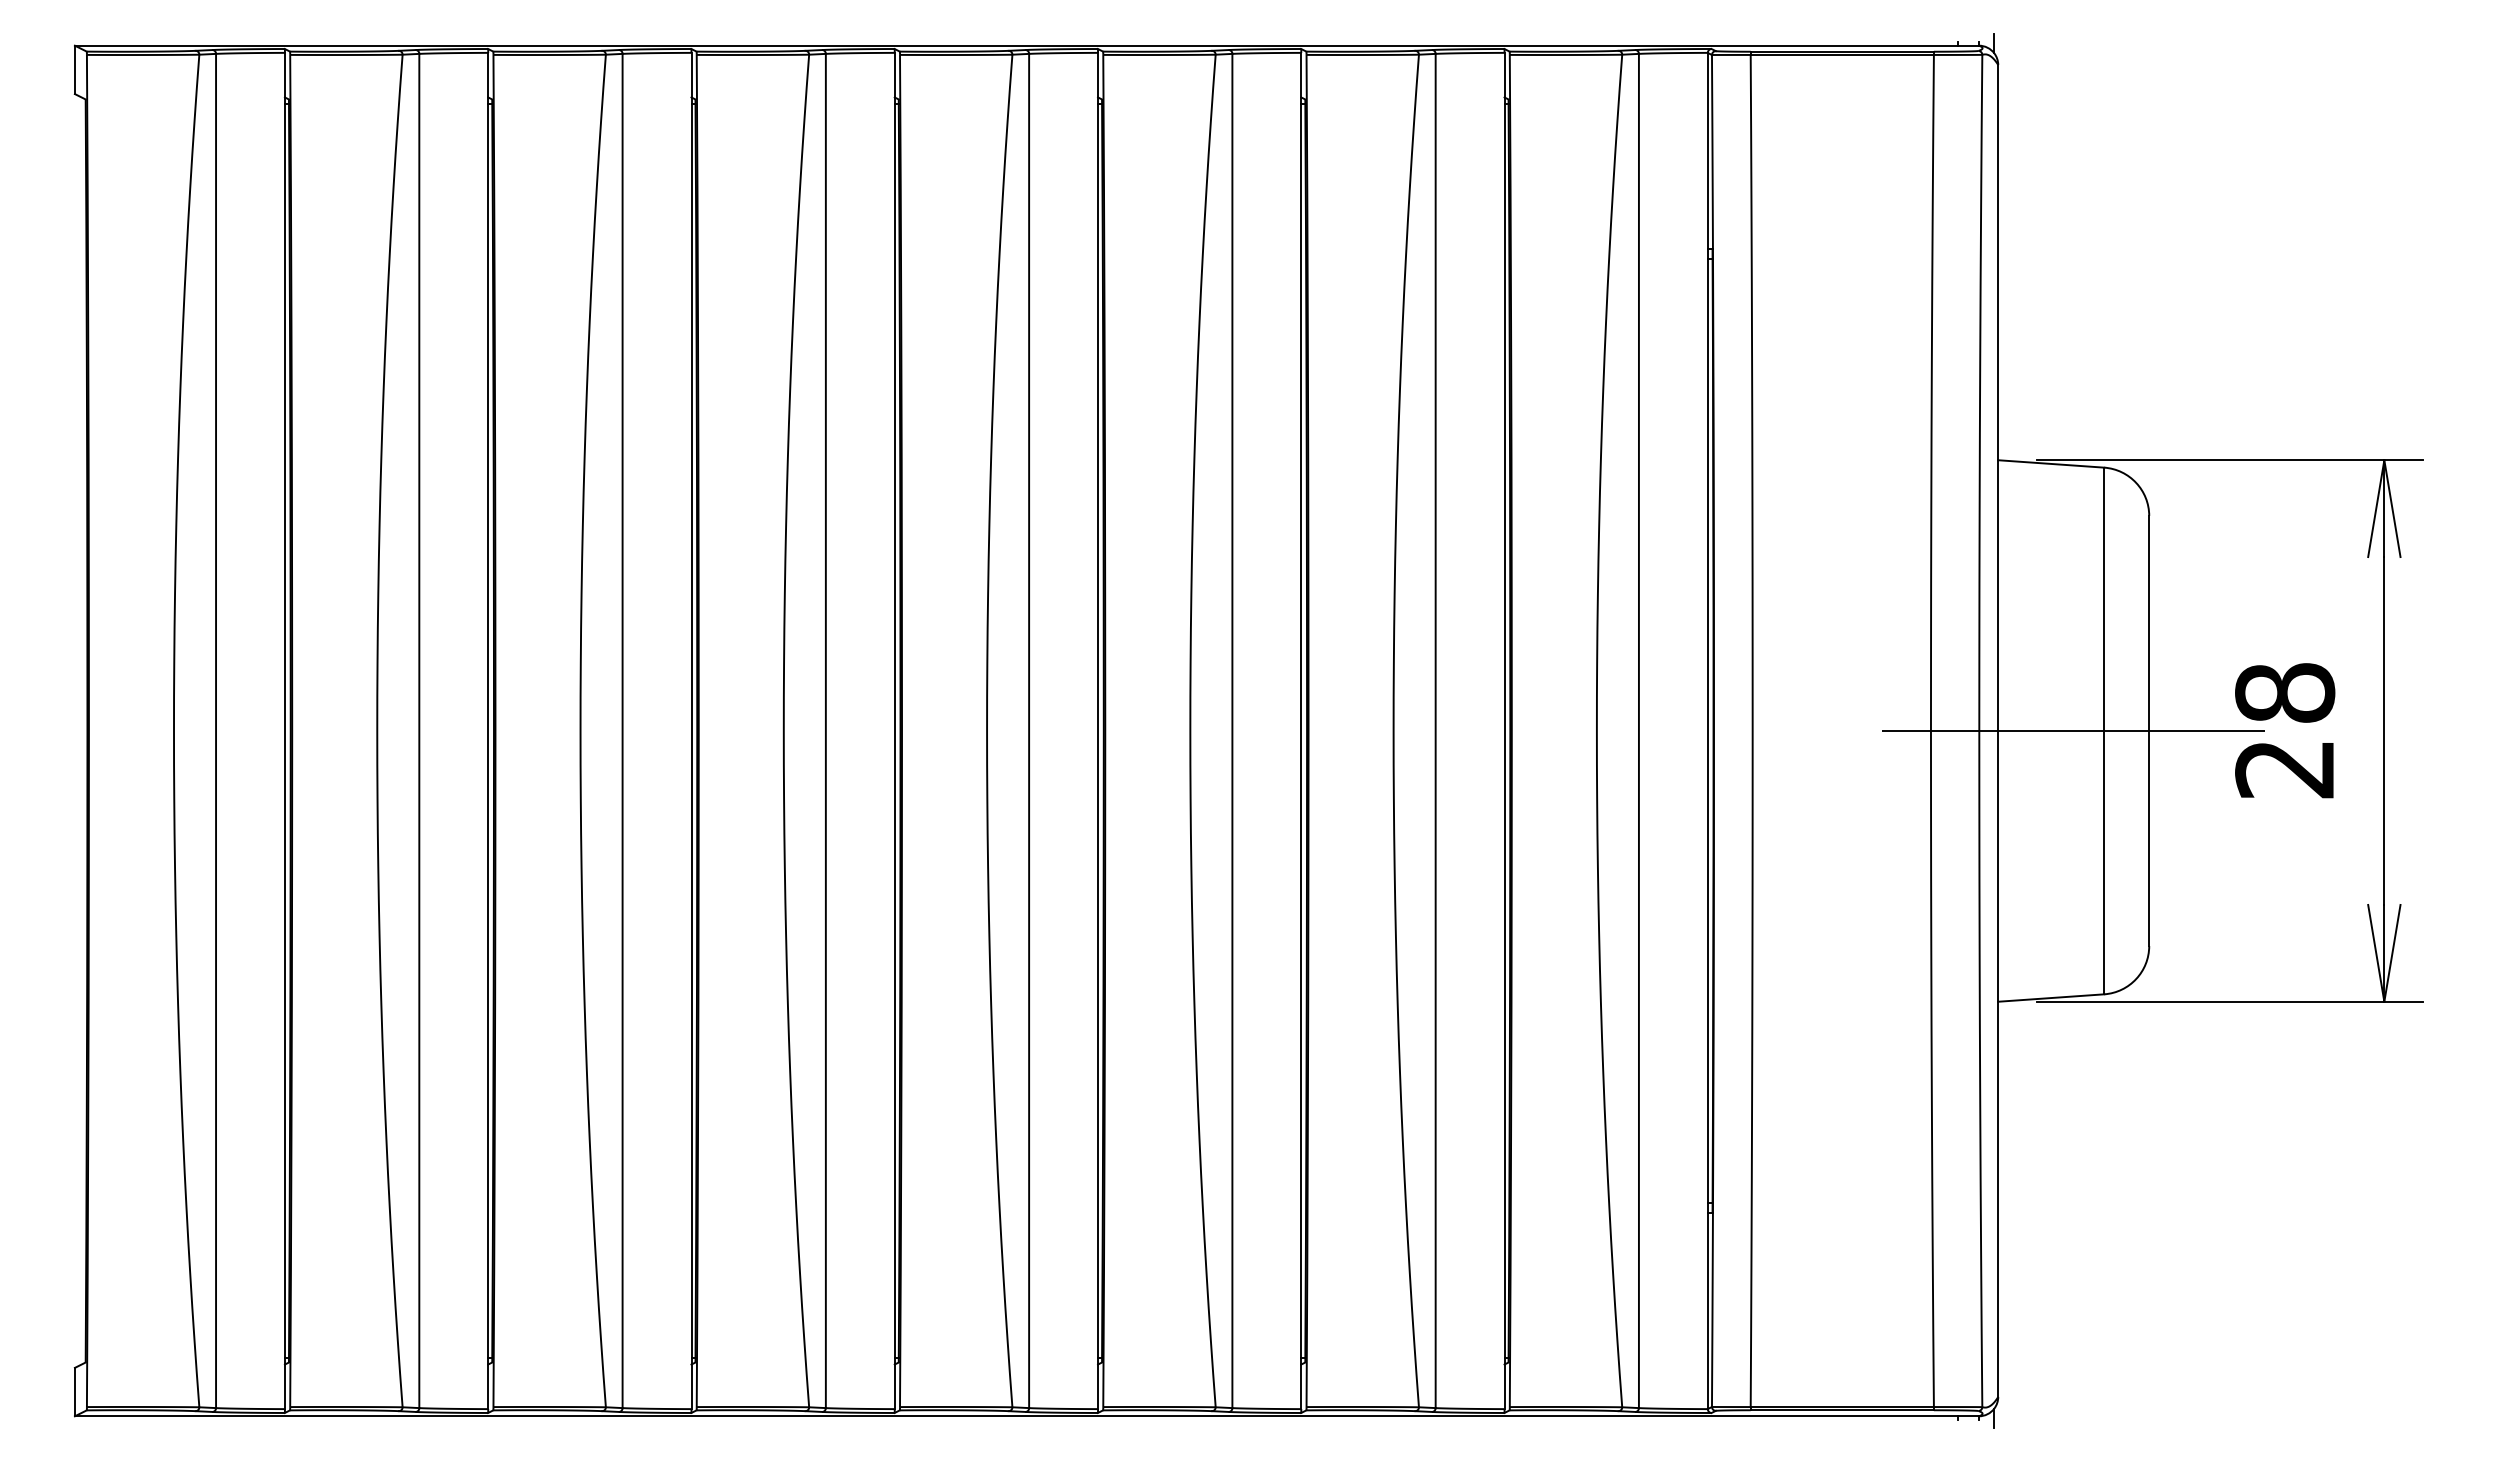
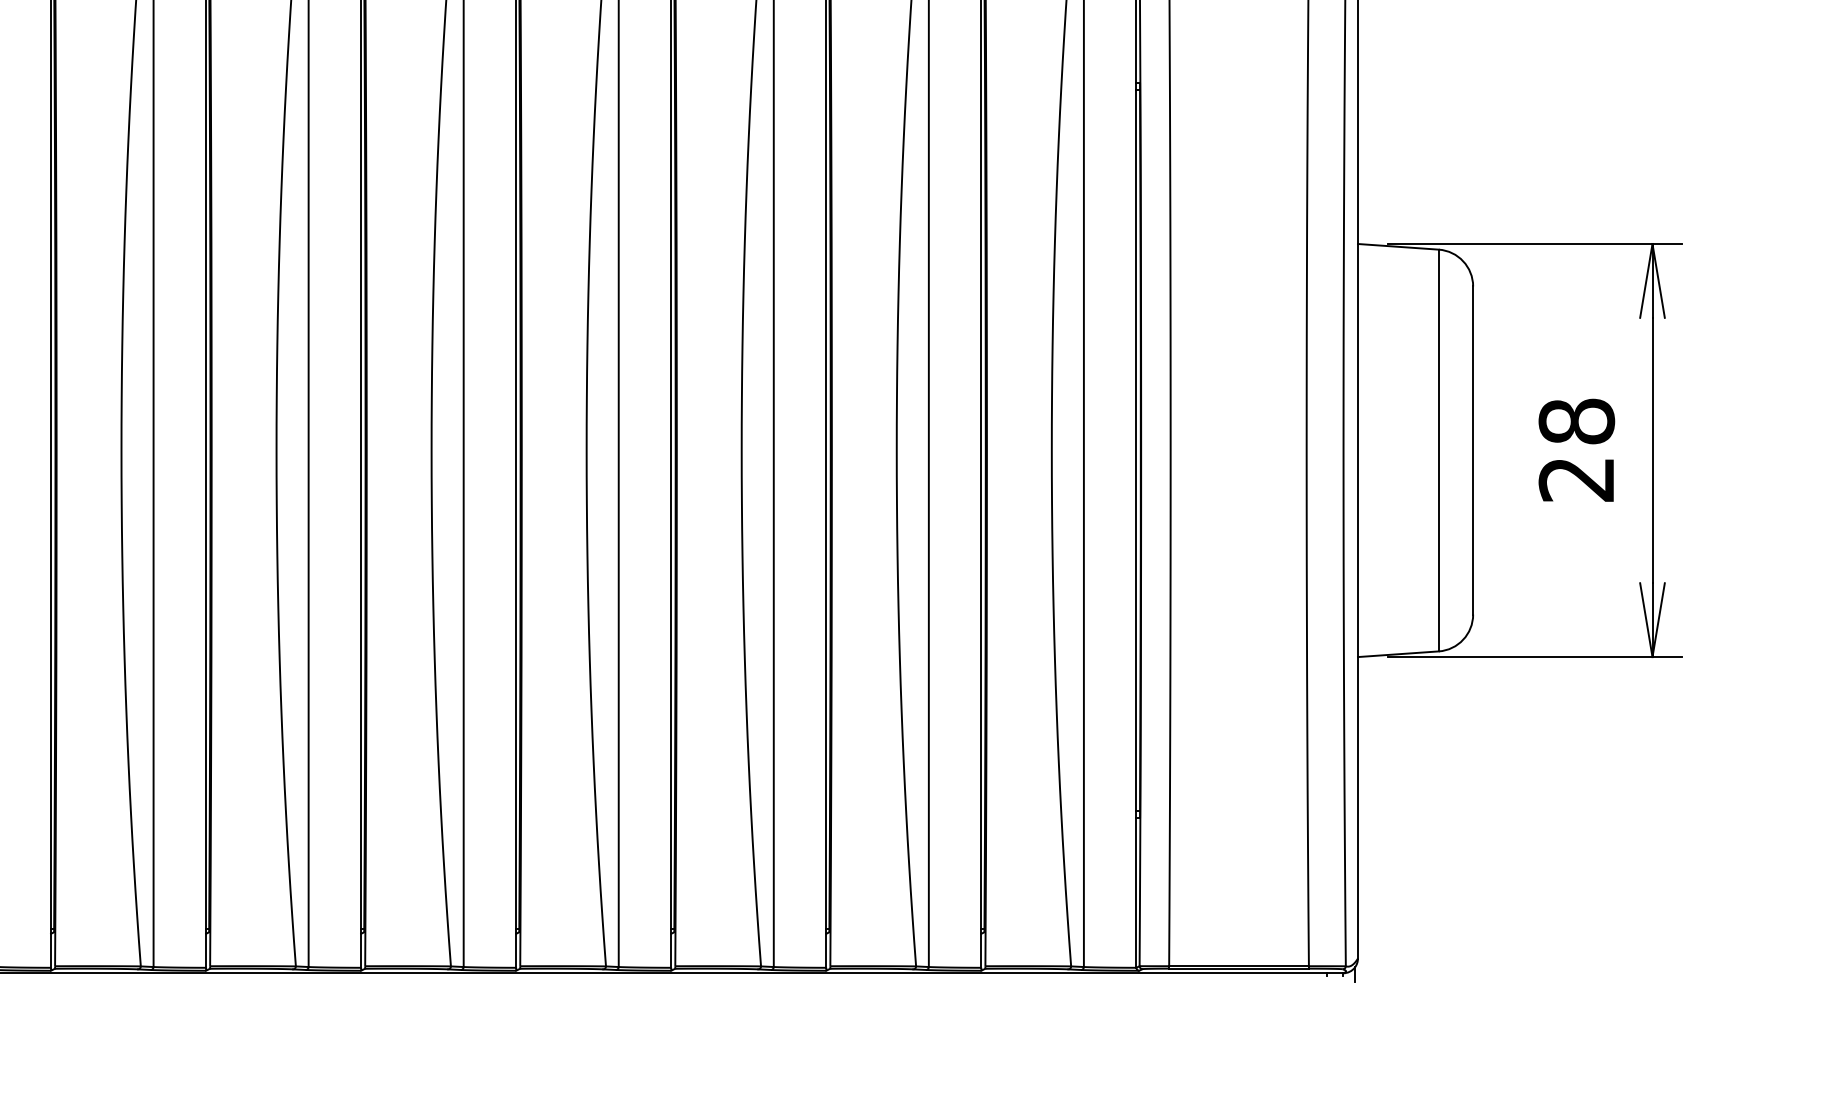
line: (2073, 730) -> (1415, 450), removed

